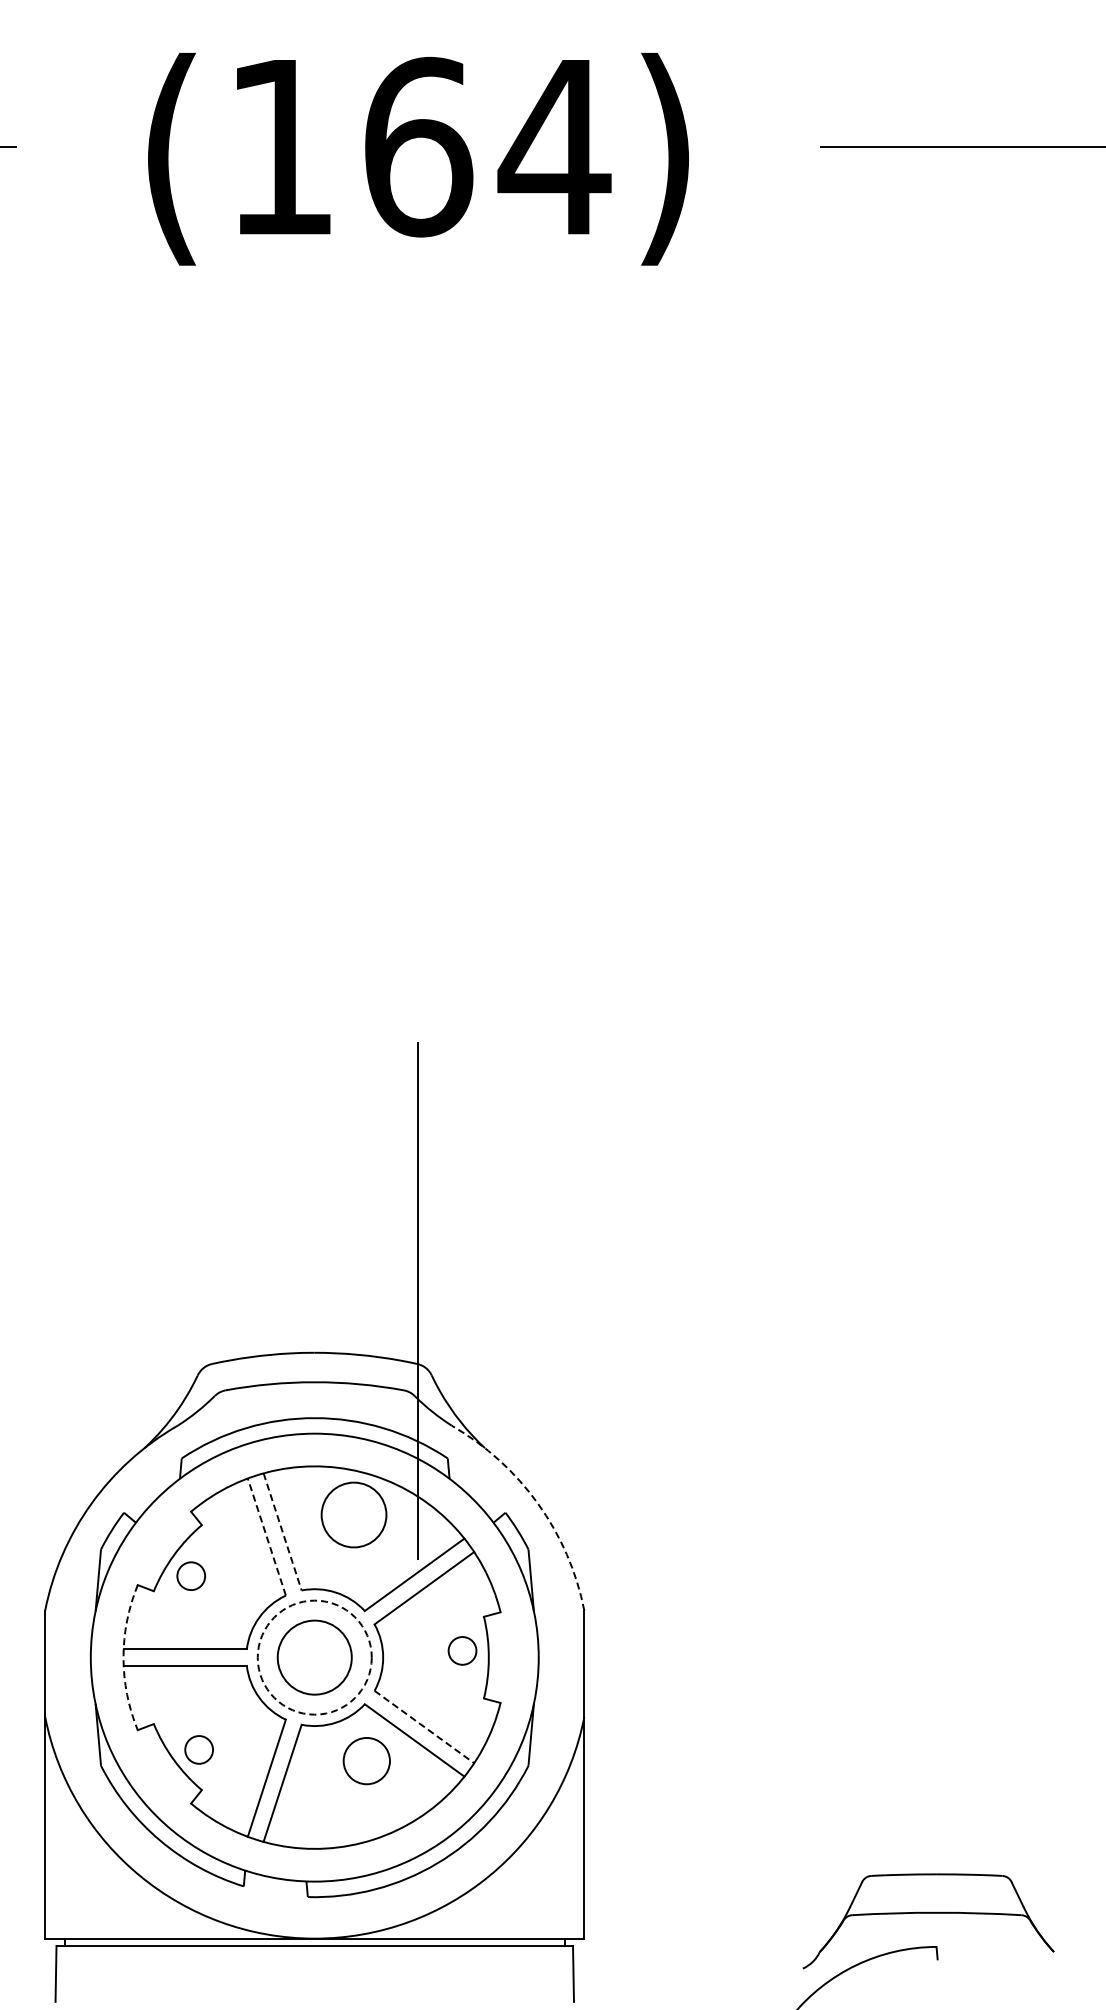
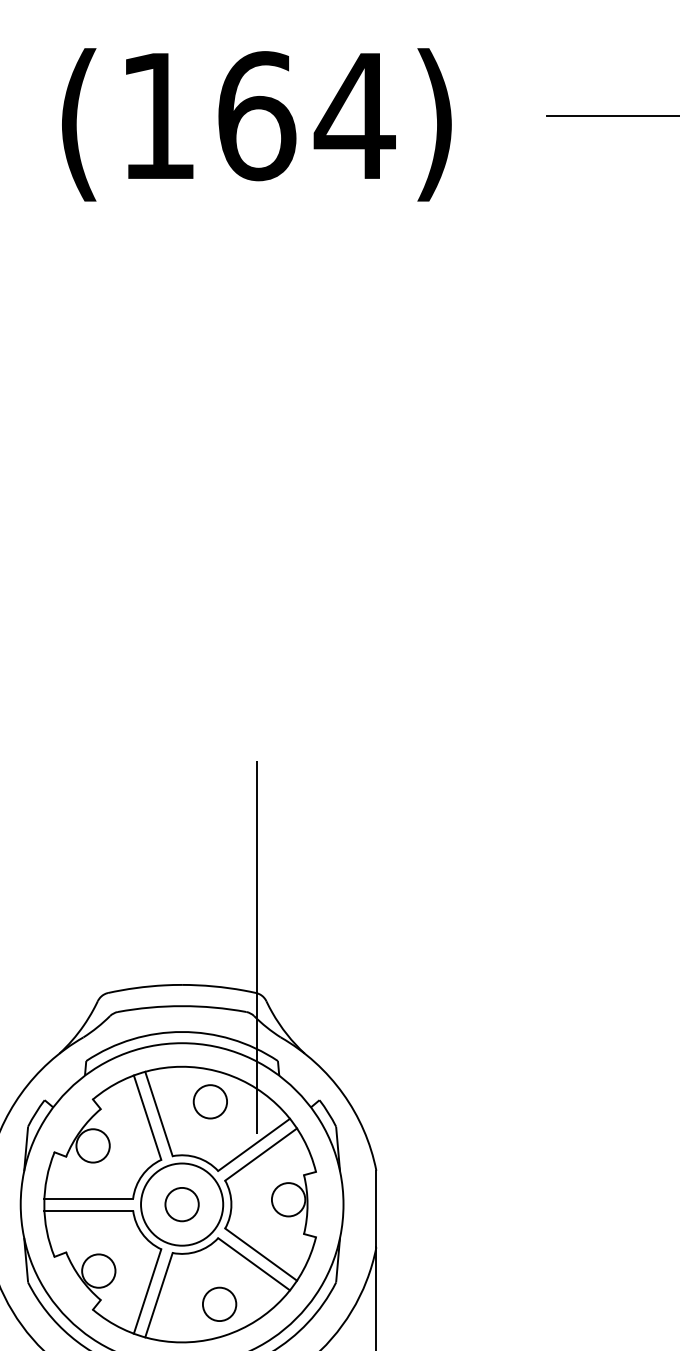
arc: (538, 1503) -> (343, 1093), dashed -> solid
circle: (353, 1514) -> (210, 1101), size x0.71
line: (282, 1531) -> (158, 1113), dashed -> solid
line: (266, 1537) -> (147, 1118), dashed -> solid
circle: (191, 1576) -> (93, 1146), size x1.67
circle: (462, 1650) -> (288, 1199), size x1.67
arc: (123, 1657) -> (44, 1204), dashed -> solid
circle: (314, 1657) -> (181, 1204), dashed -> solid
circle: (314, 1657) -> (181, 1204), size x0.62
line: (424, 1727) -> (261, 1254), dashed -> solid
circle: (199, 1749) -> (99, 1270), size x1.67
circle: (366, 1761) -> (219, 1304), moved

